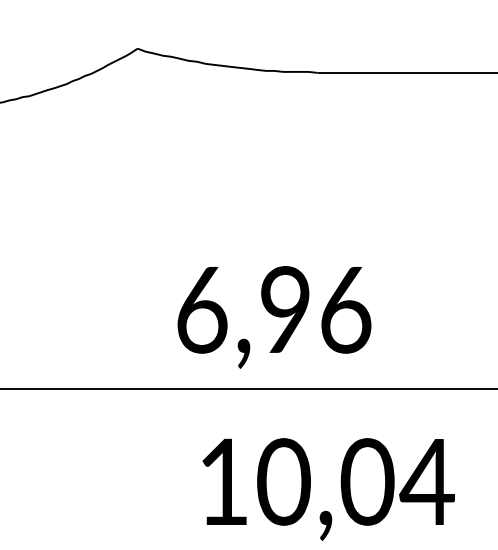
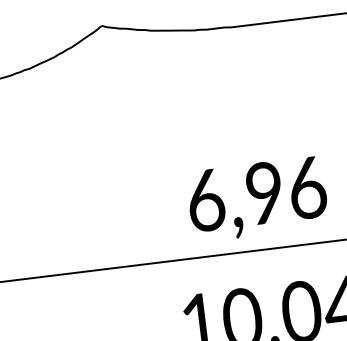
text: (274, 317) -> (257, 199), moved

